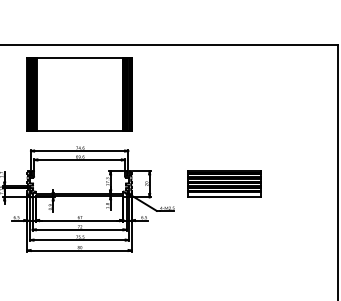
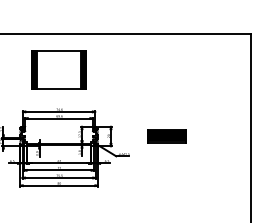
part: (78, 93) -> (58, 69), size x0.7
part: (224, 184) -> (166, 136), size x0.7

